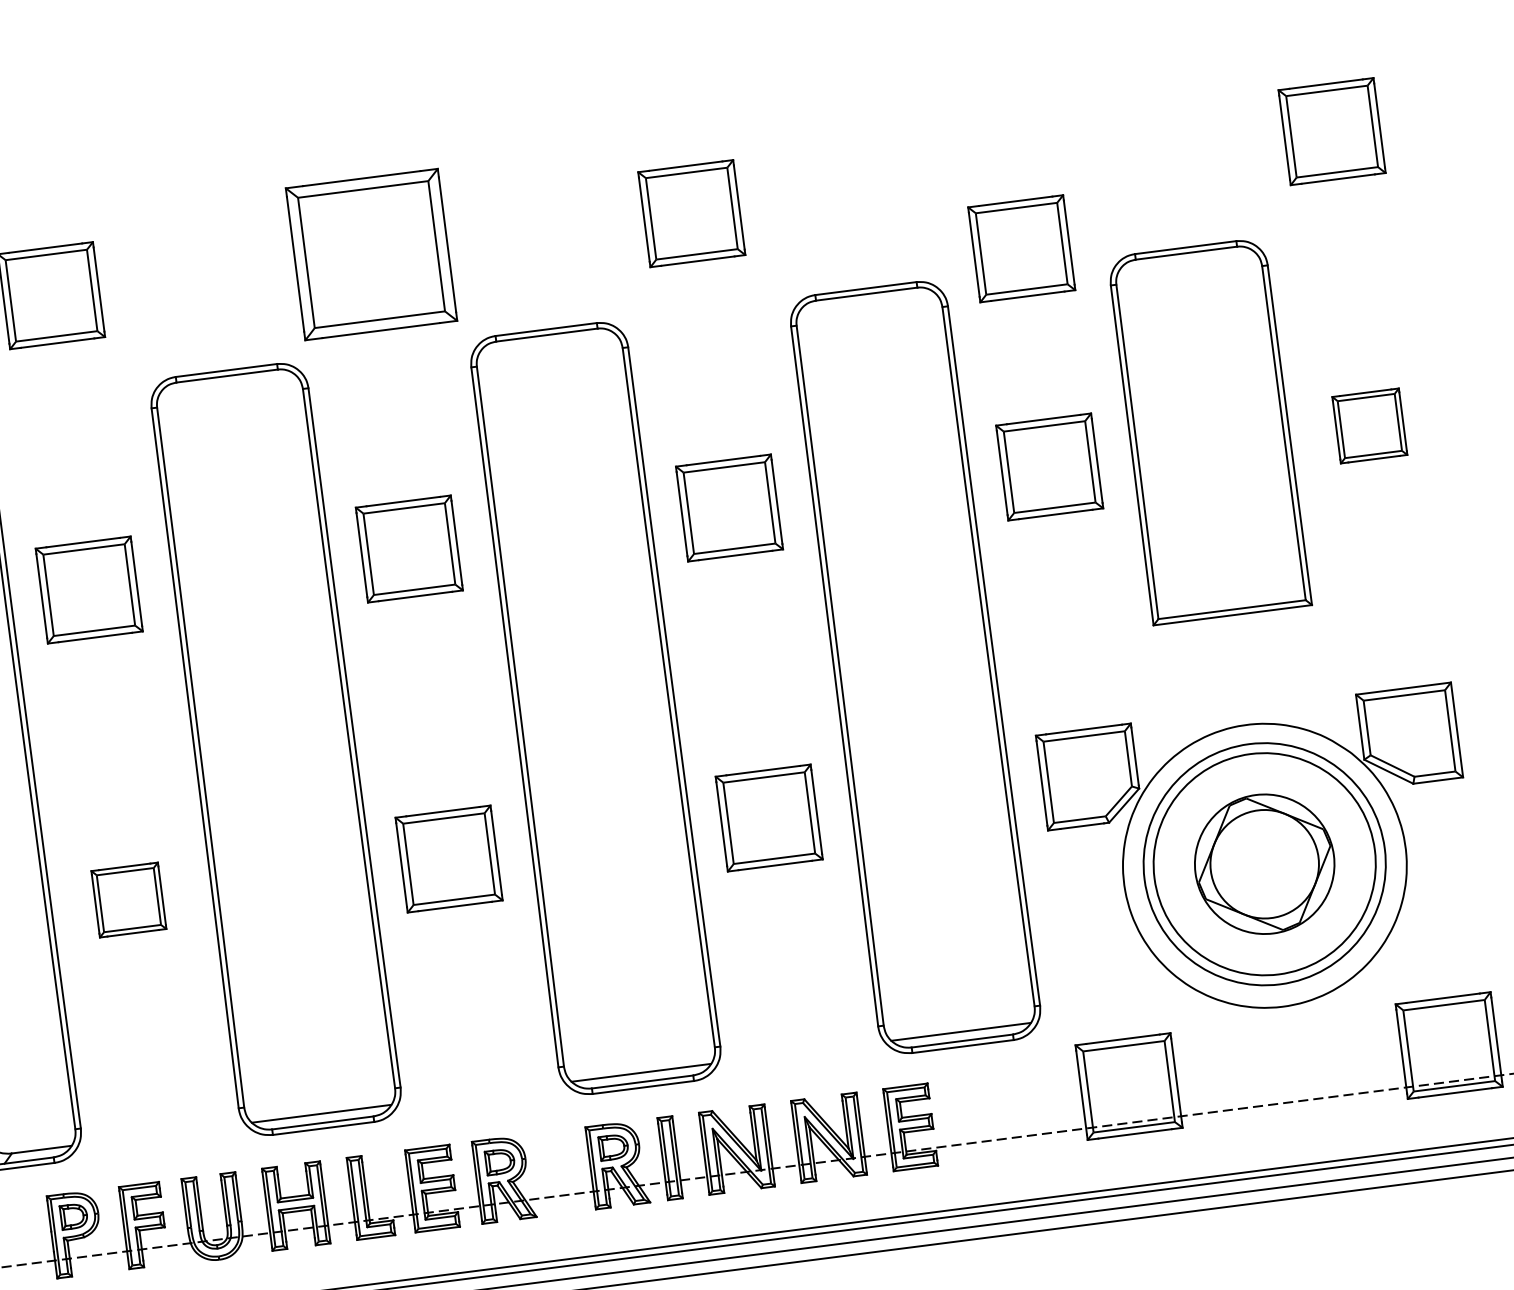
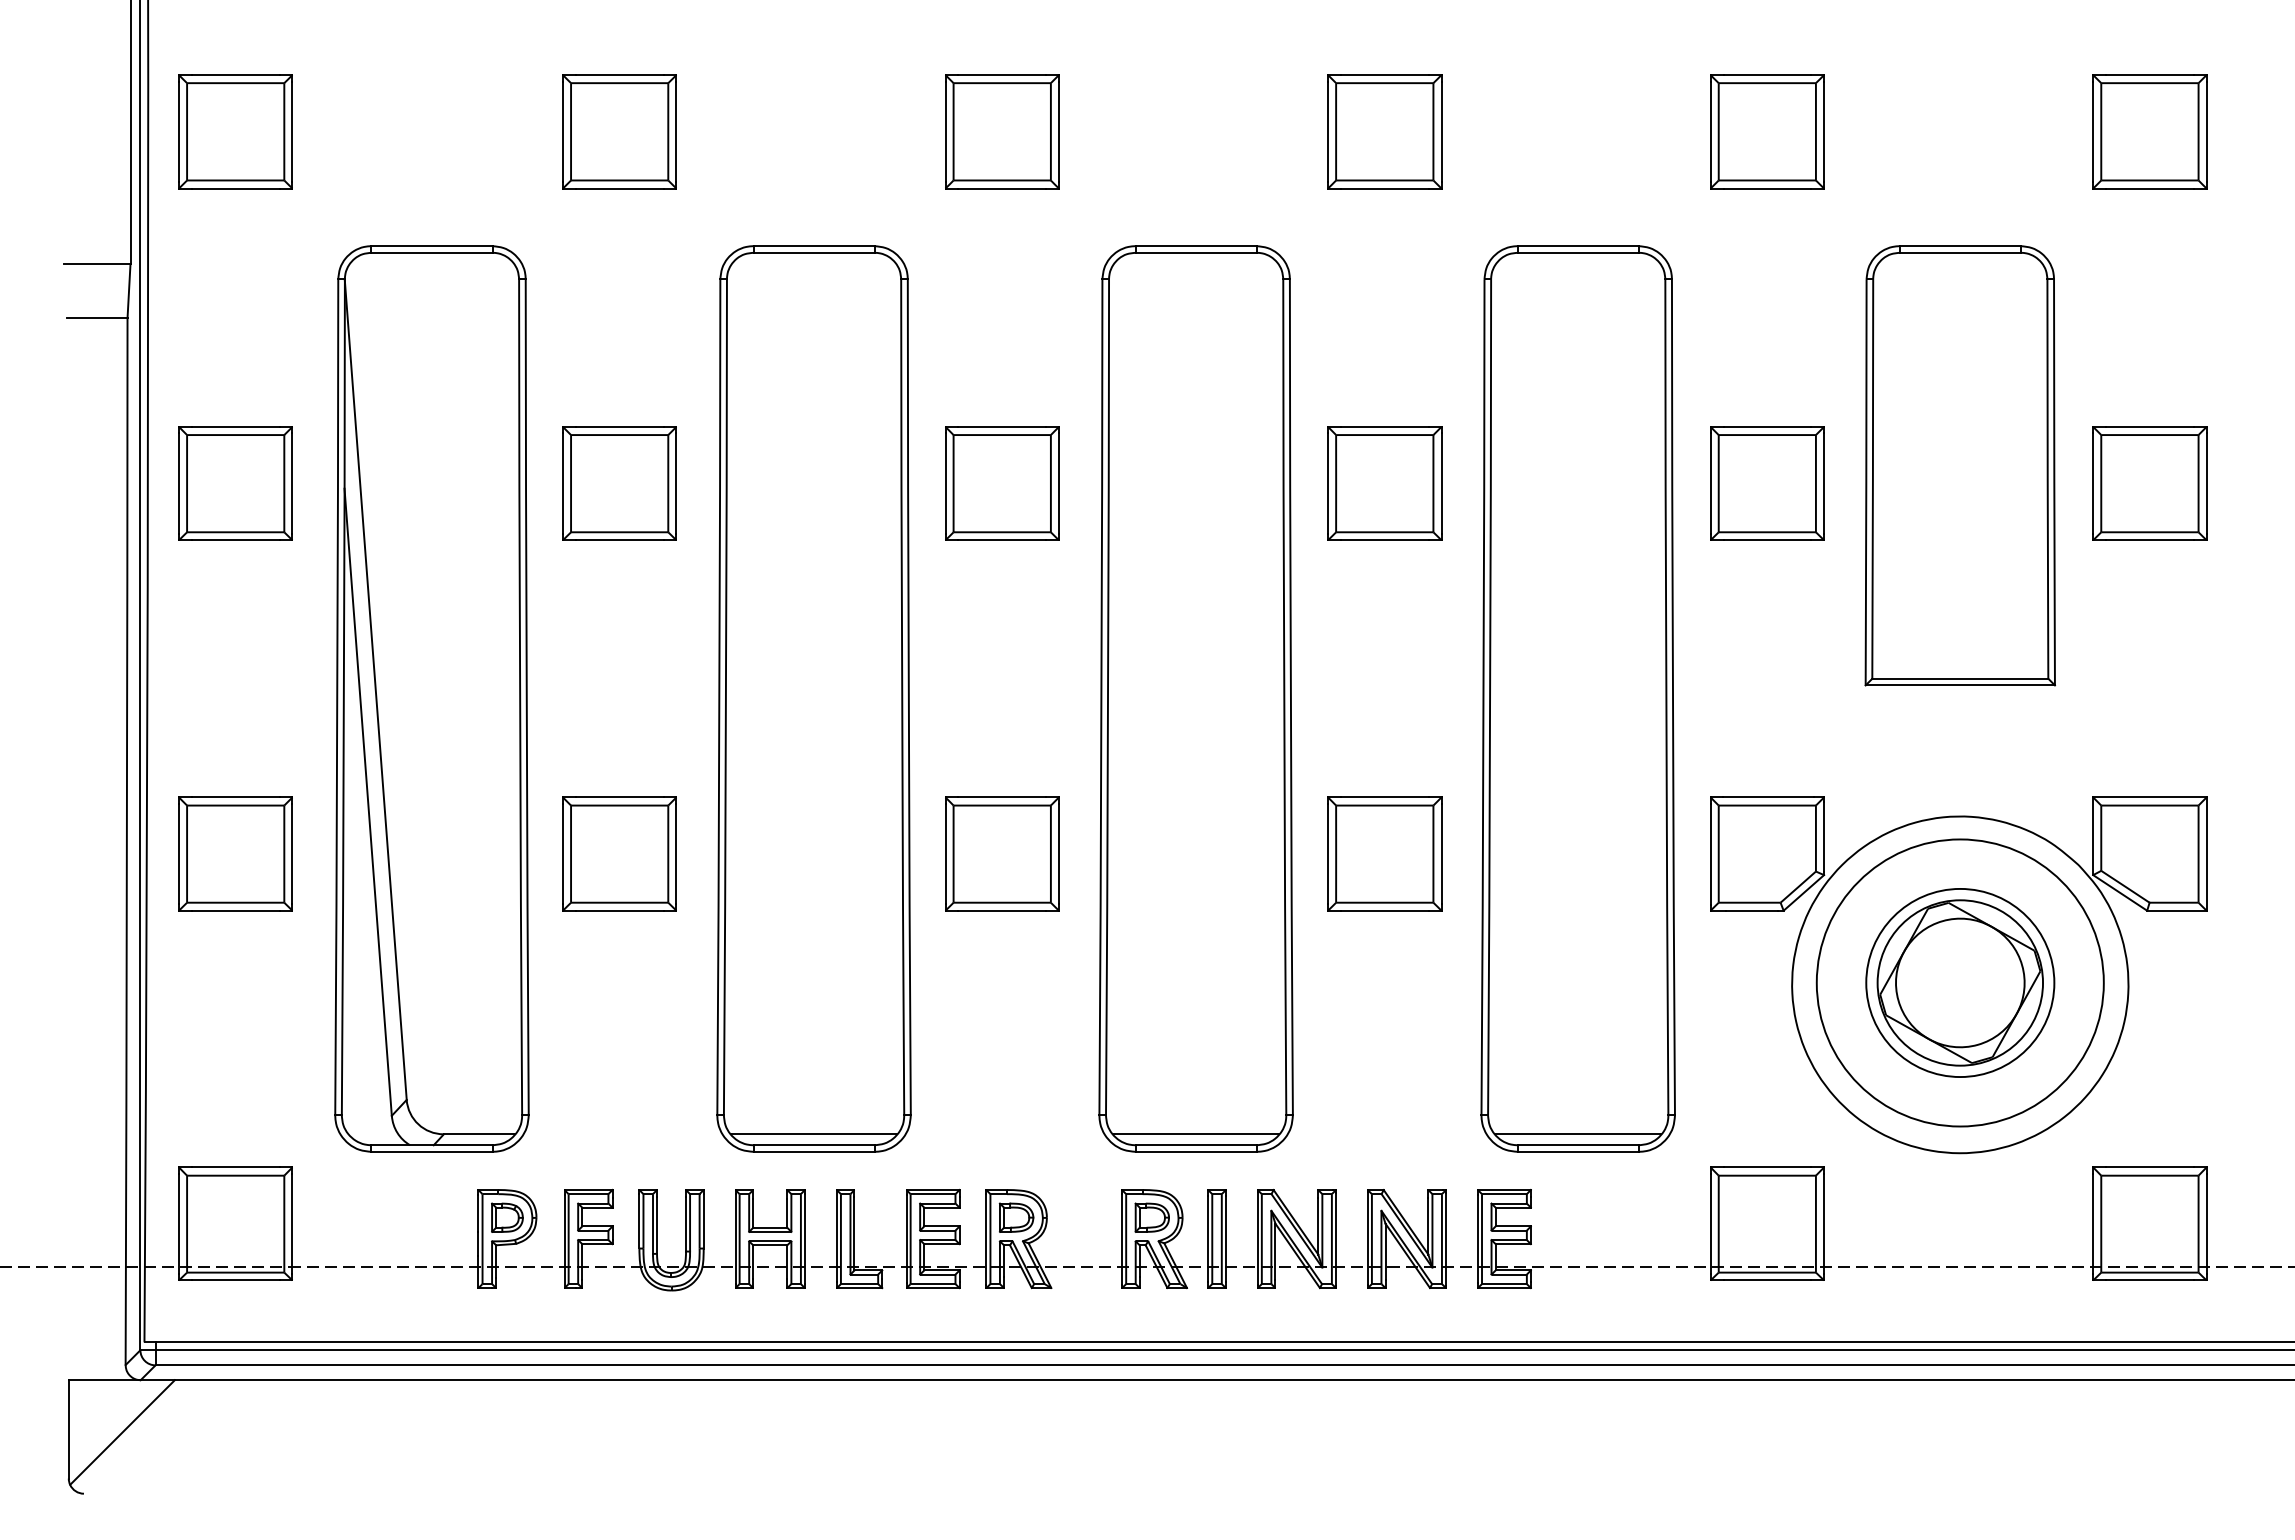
part: (1021, 248) -> (1767, 131), moved
part: (371, 254) -> (1002, 131), size x0.62
part: (1369, 425) -> (2149, 483), size x1.43
circle: (1264, 863) -> (1960, 982), size x0.71
part: (128, 899) -> (619, 853), size x1.43

